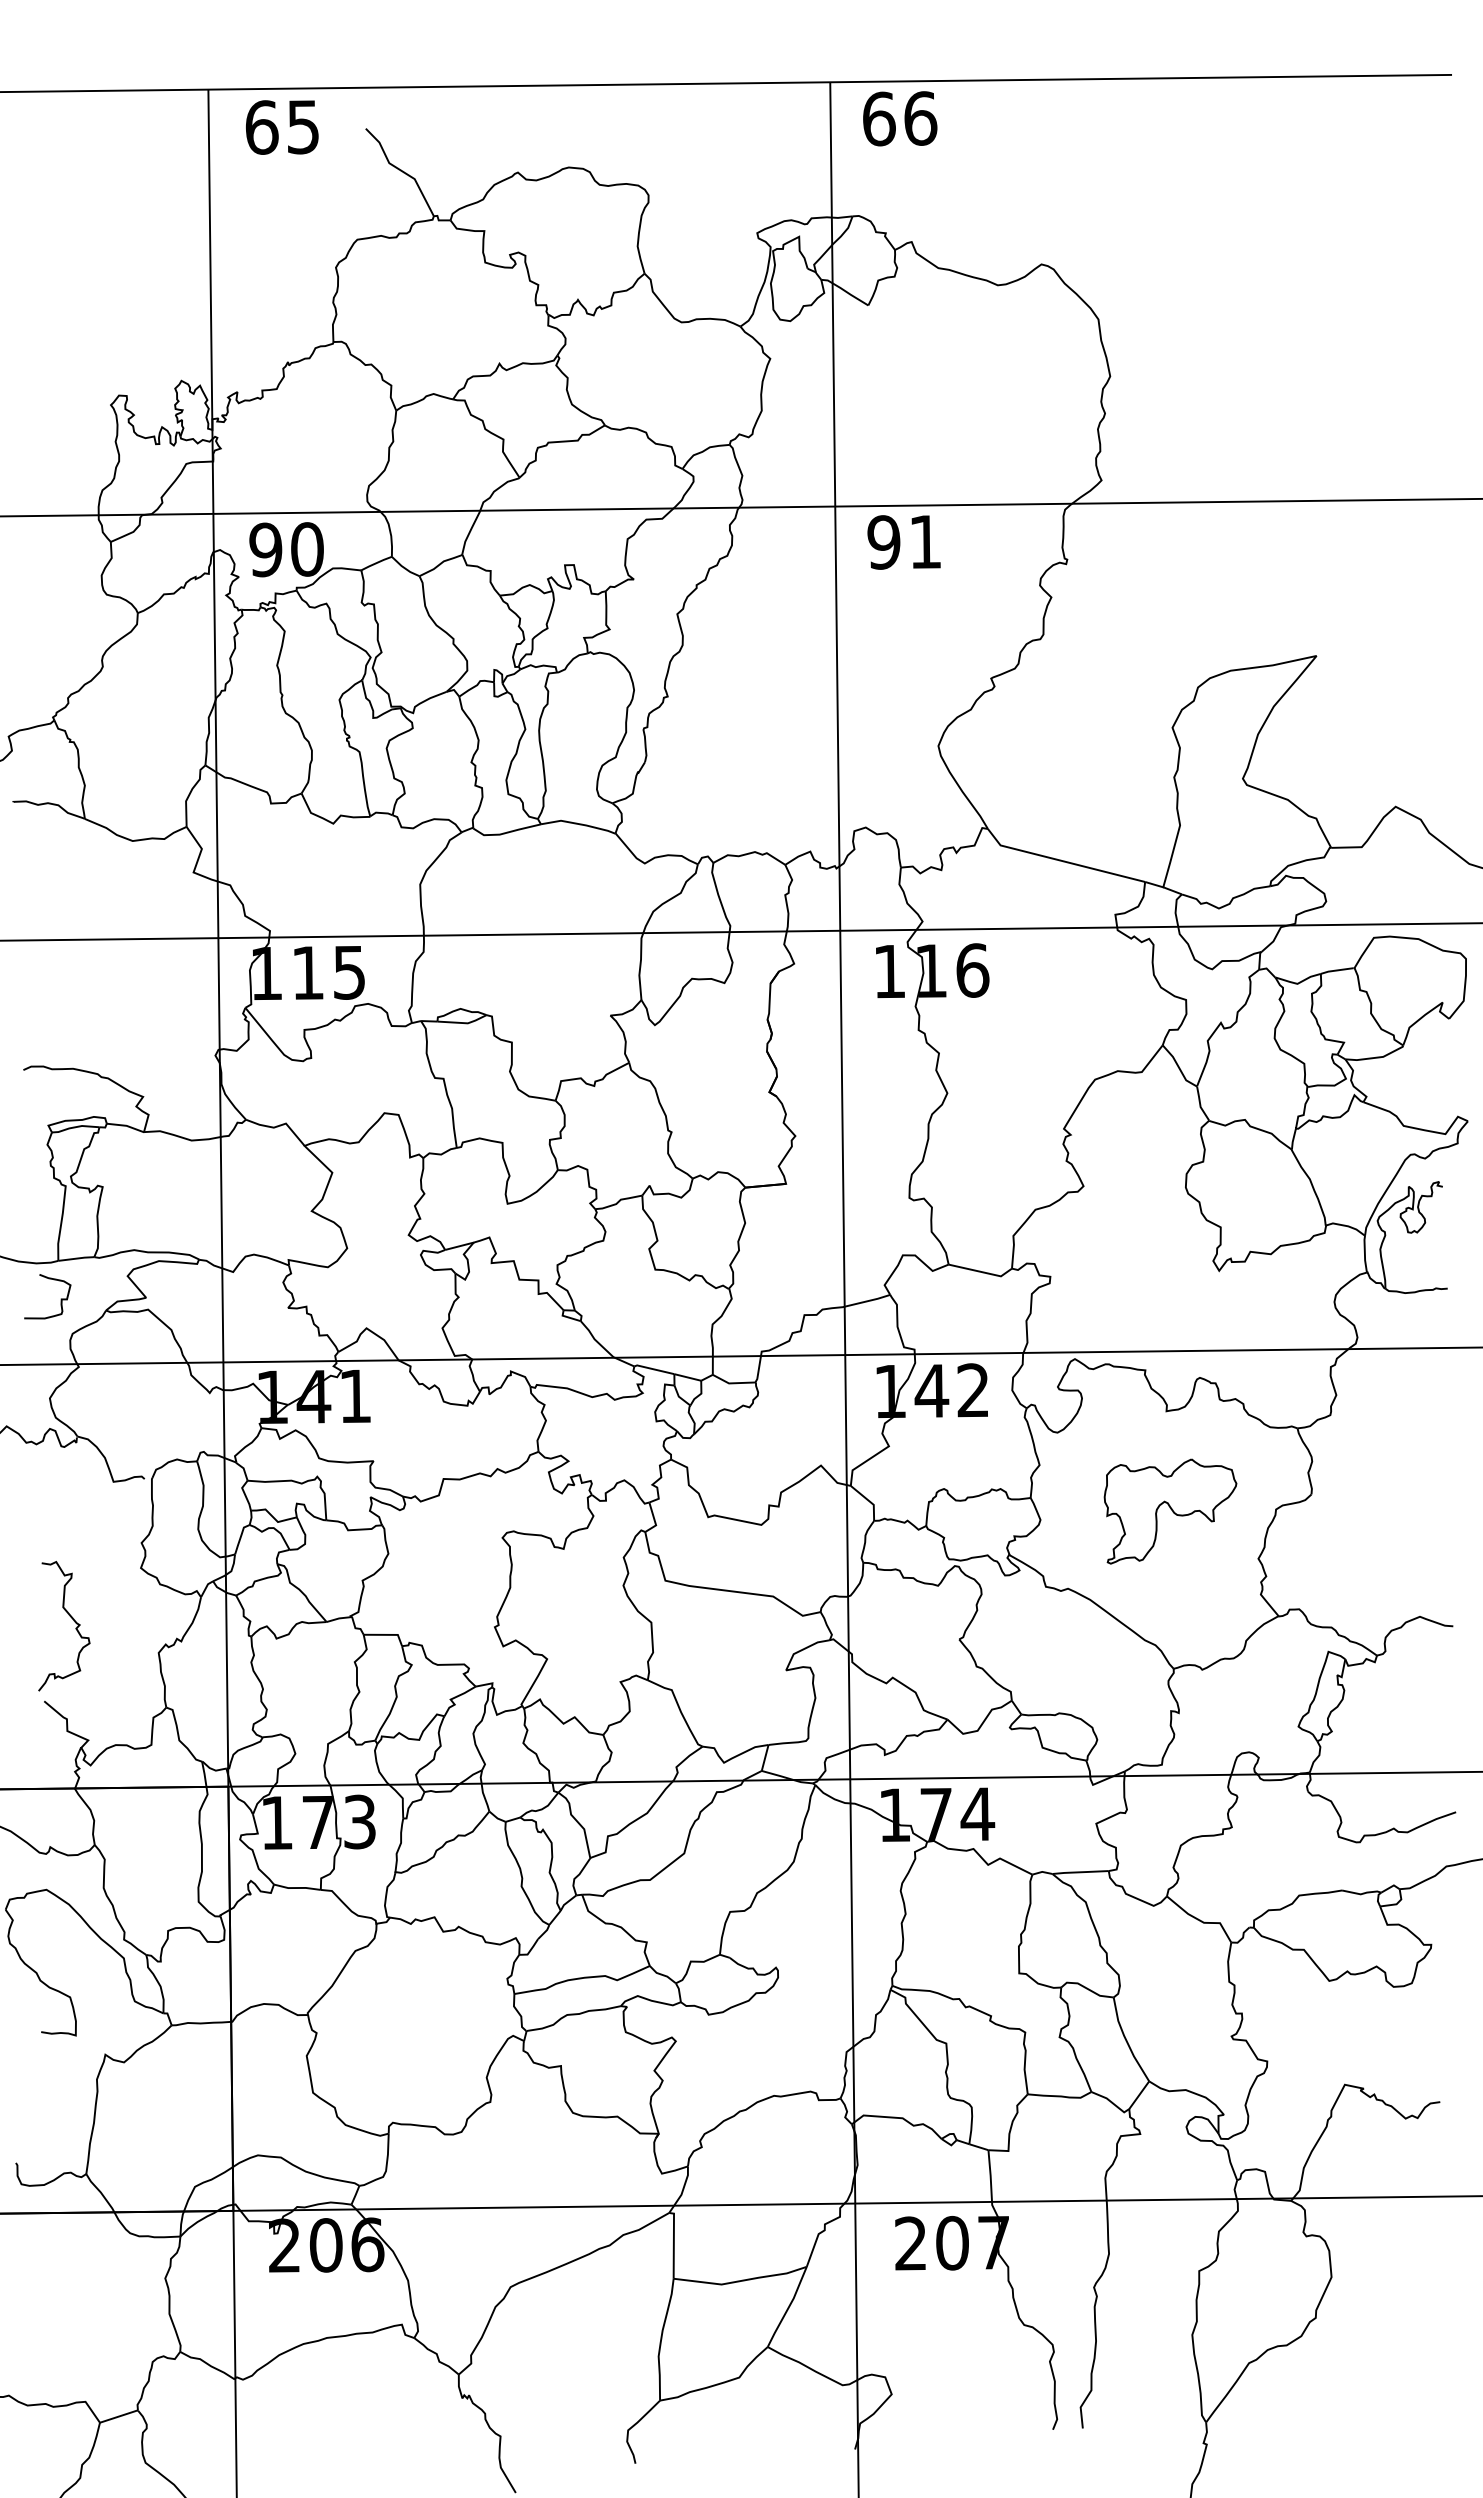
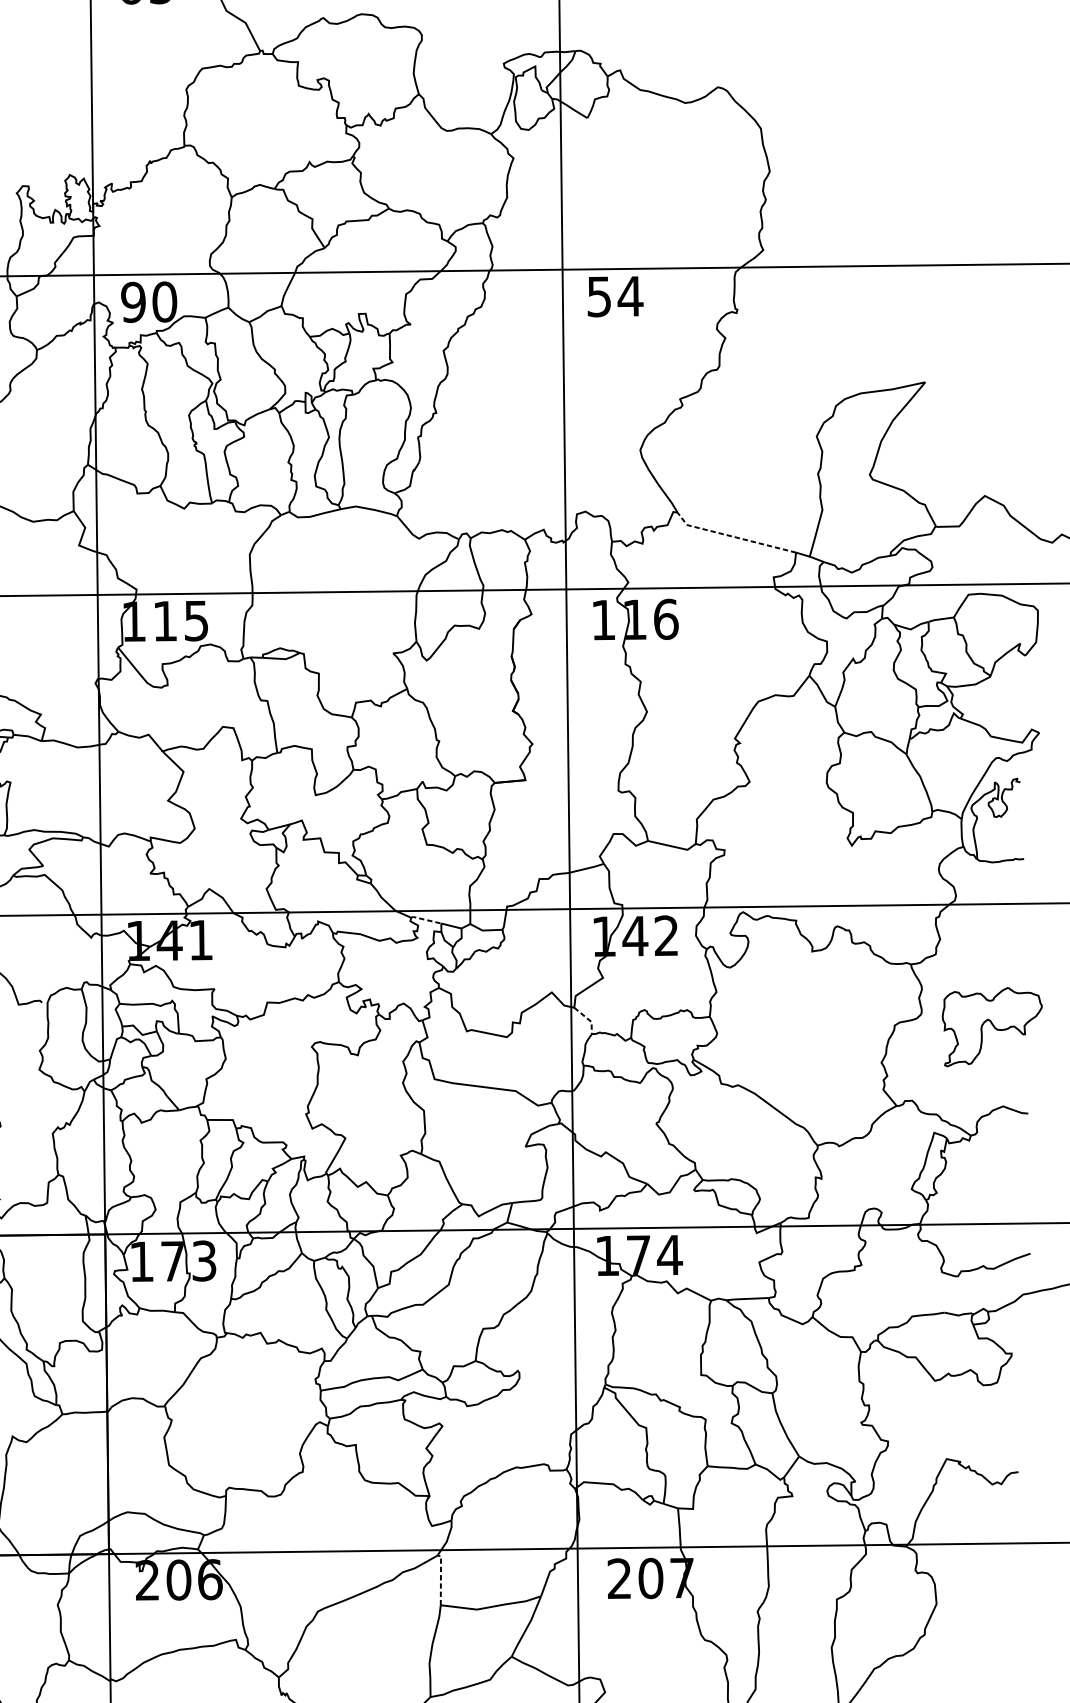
text: (904, 542) -> (614, 296), 91 -> 54
line: (1062, 861) -> (733, 537), solid -> dashed
line: (653, 1369) -> (425, 920), solid -> dashed
line: (869, 1501) -> (588, 1019), solid -> dashed
part: (1170, 1511) -> (992, 1027), moved
line: (673, 2243) -> (440, 1578), solid -> dashed

